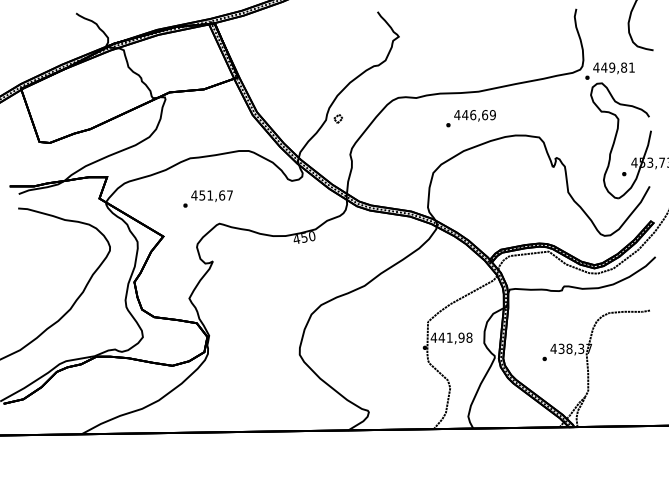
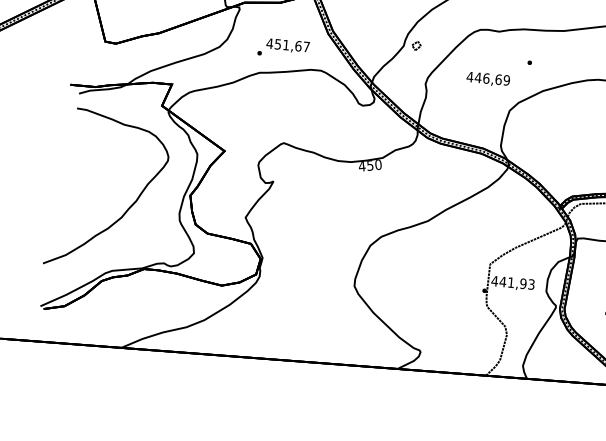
text: (474, 115) -> (487, 79), moved
text: (207, 198) -> (283, 47), moved
text: (469, 337) -> (531, 284), 441,98 -> 441,93

